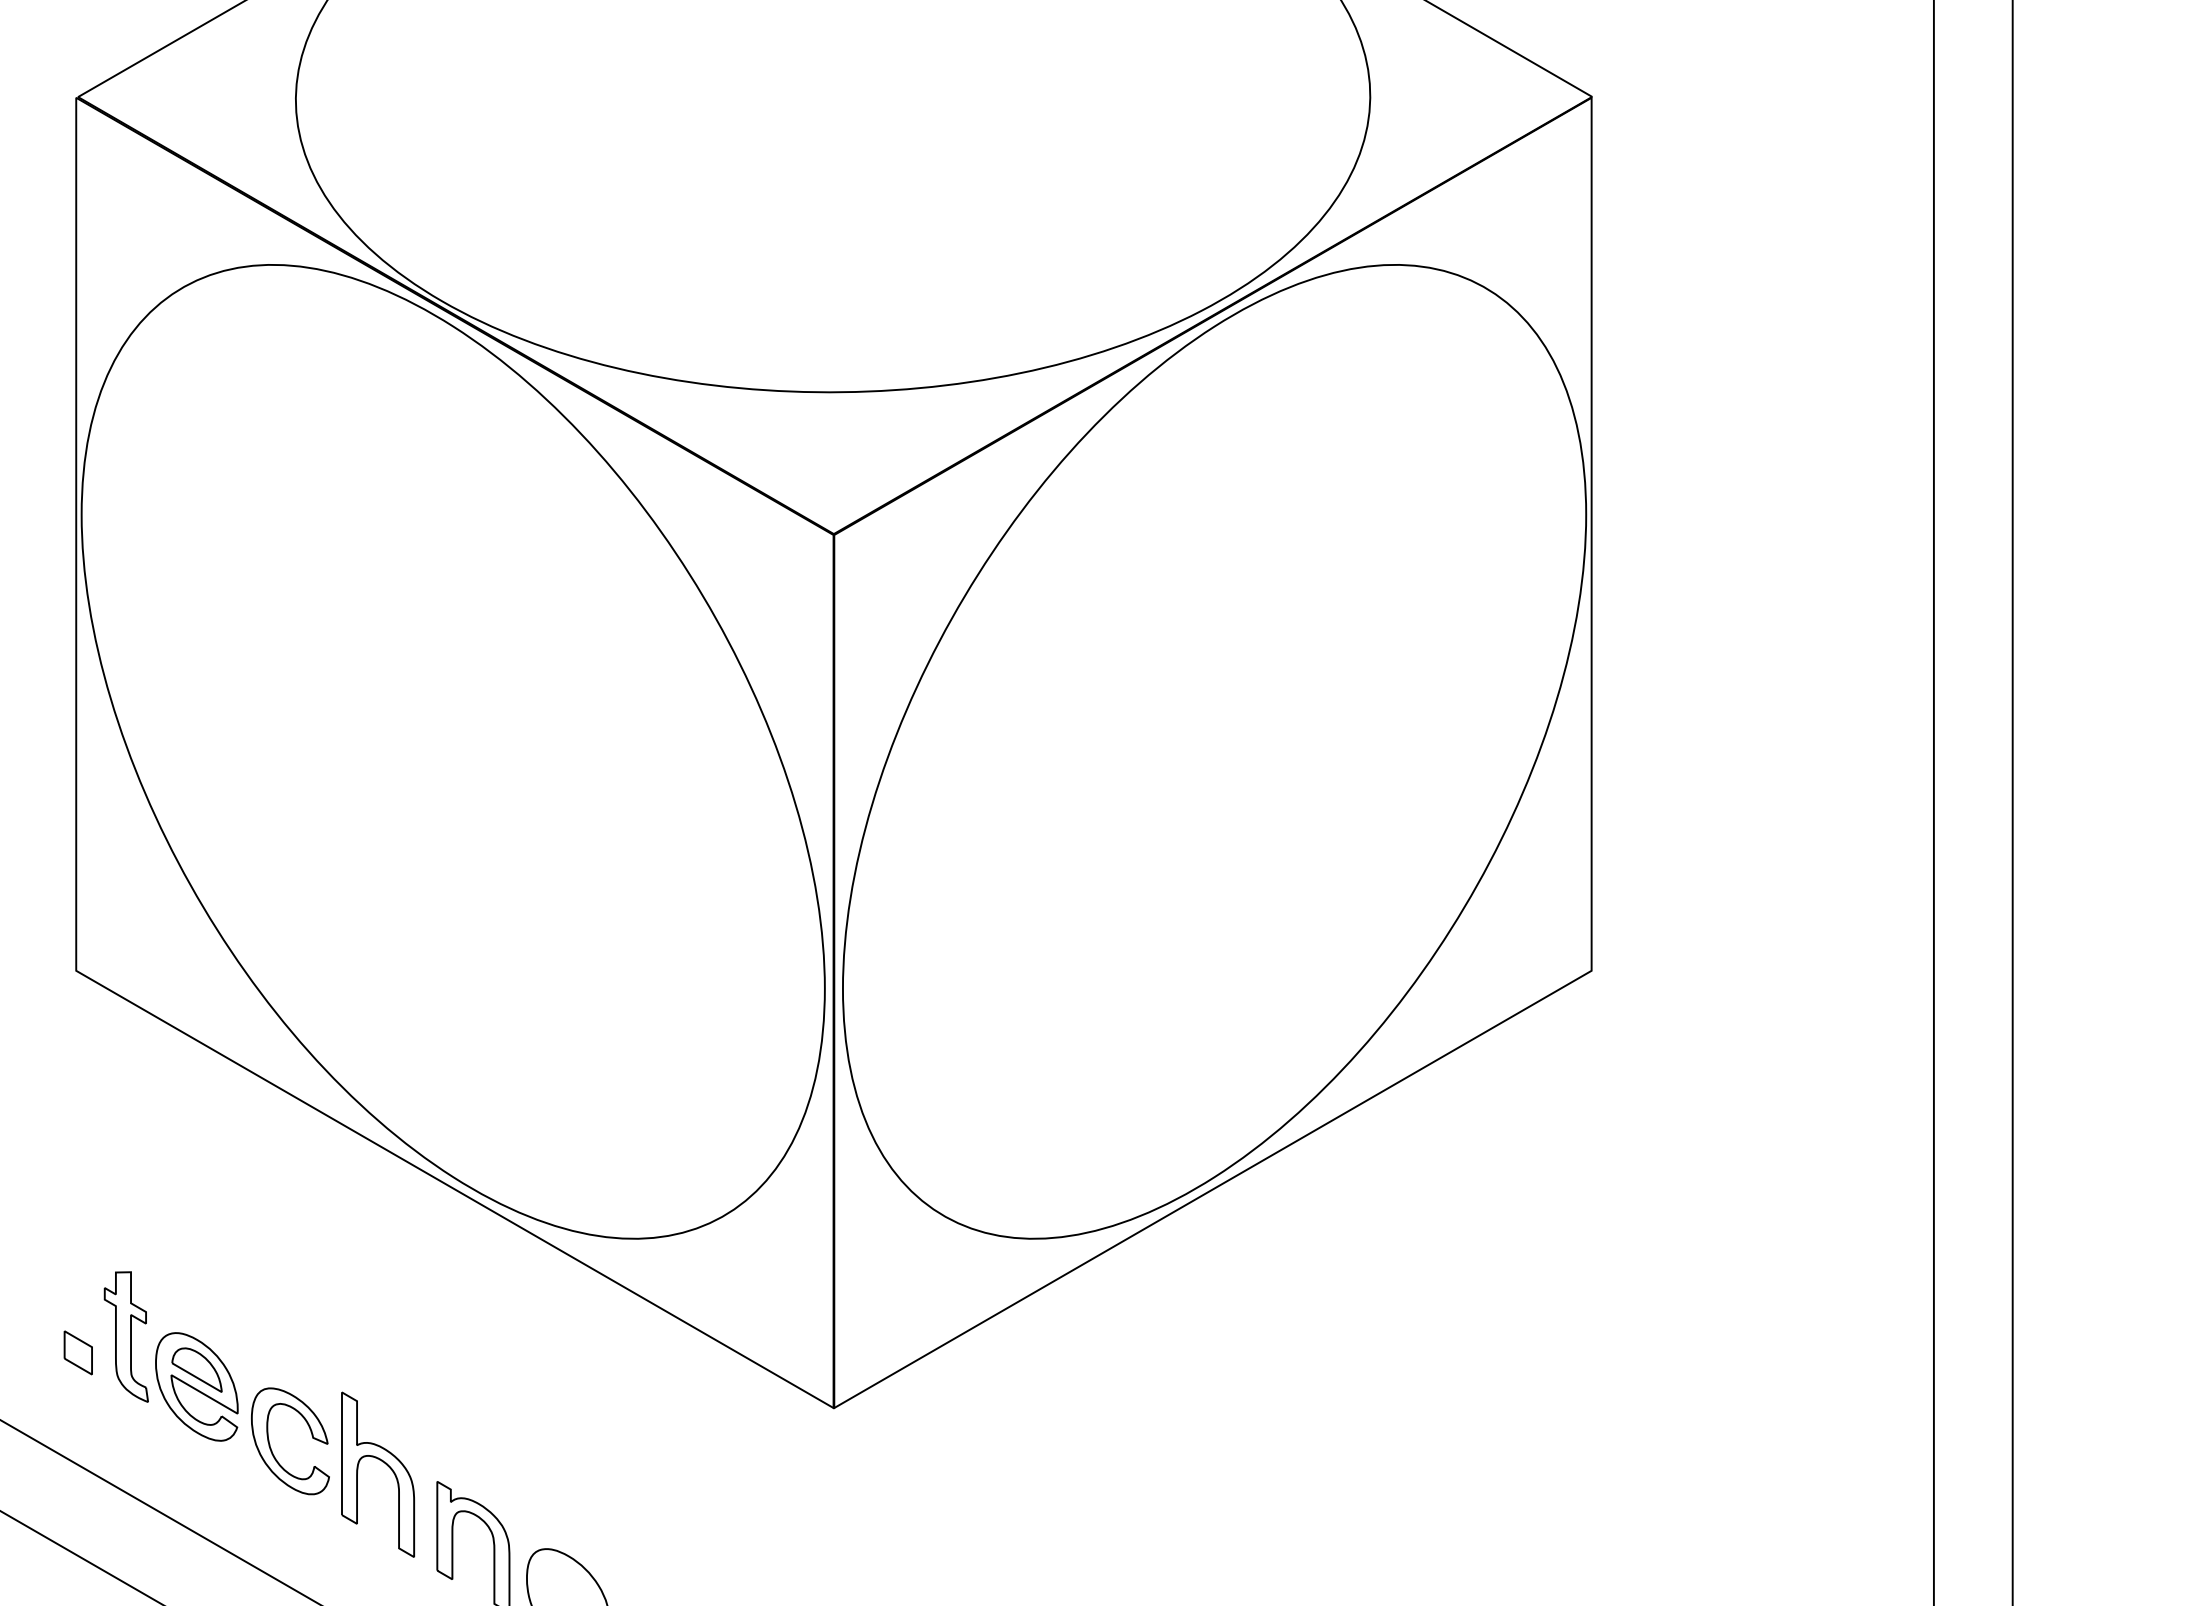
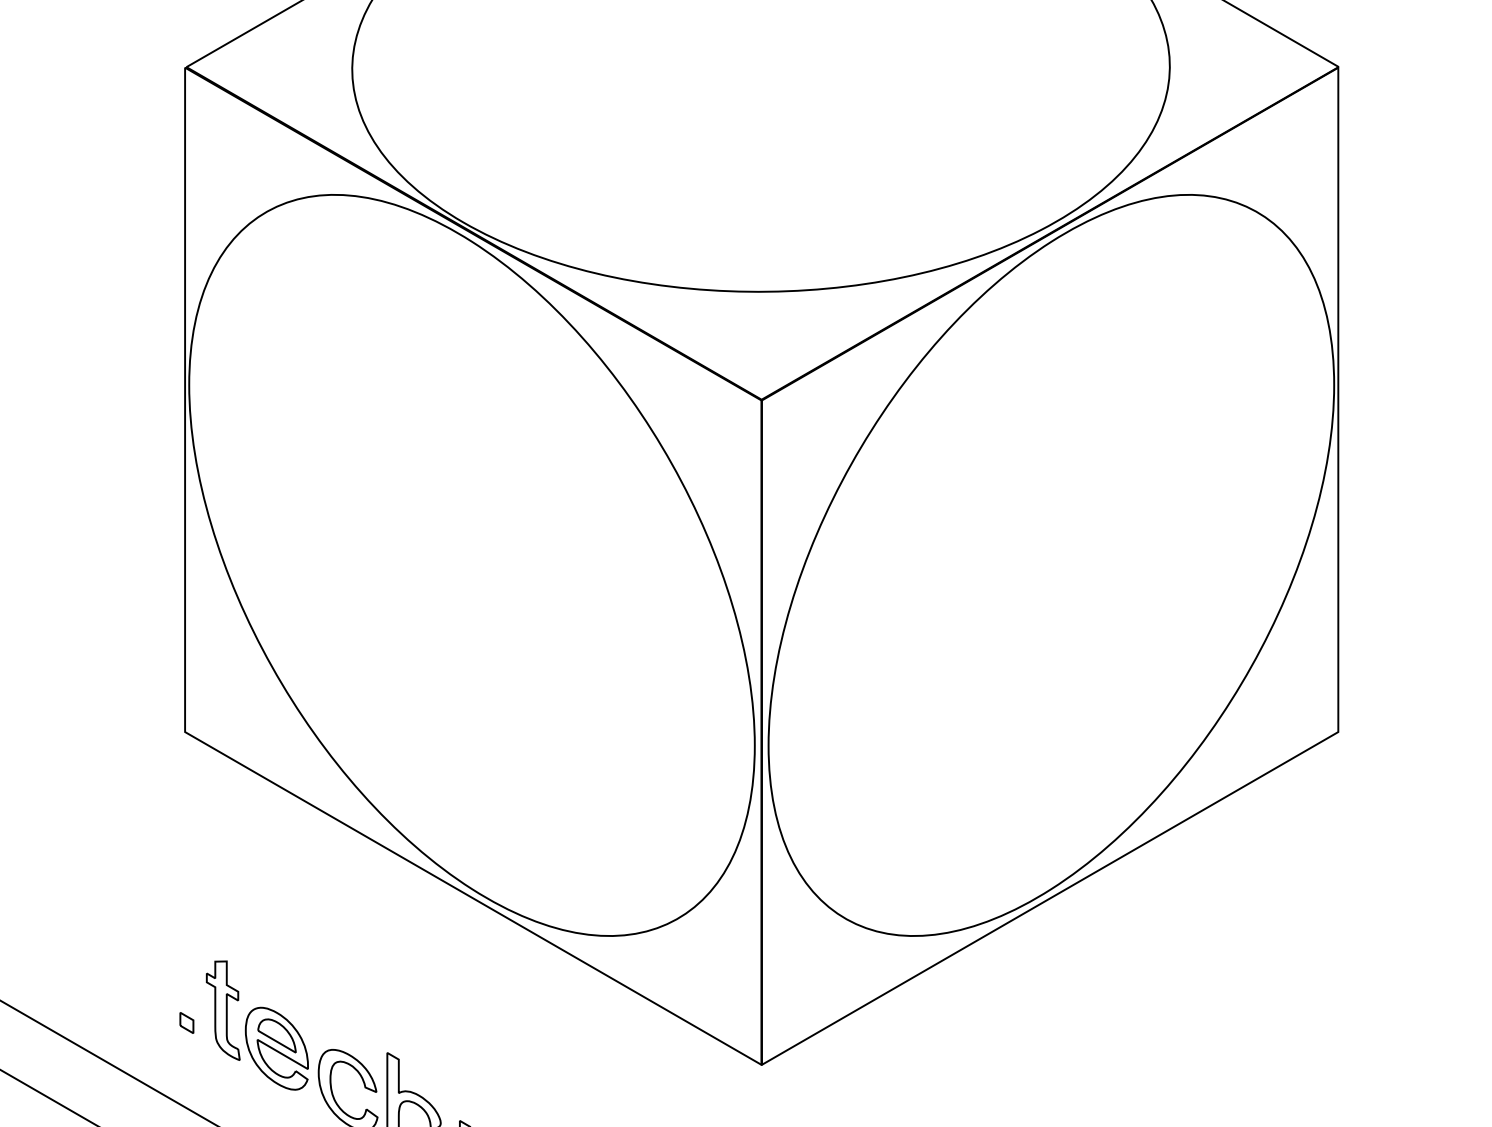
part: (78, 1353) -> (186, 1023), size x0.62

